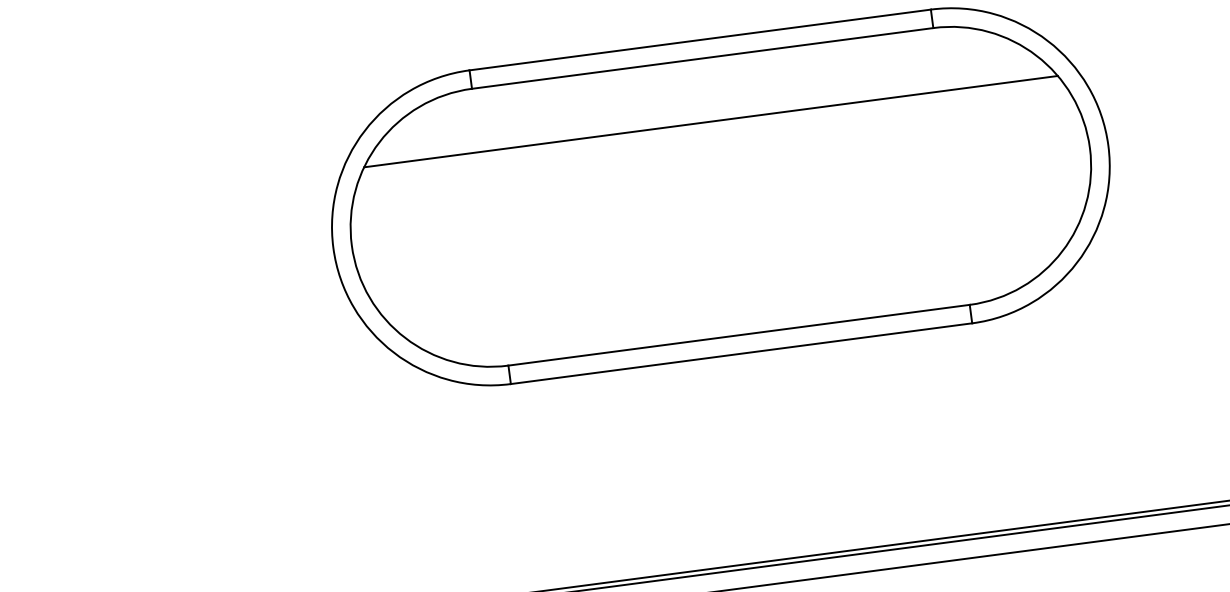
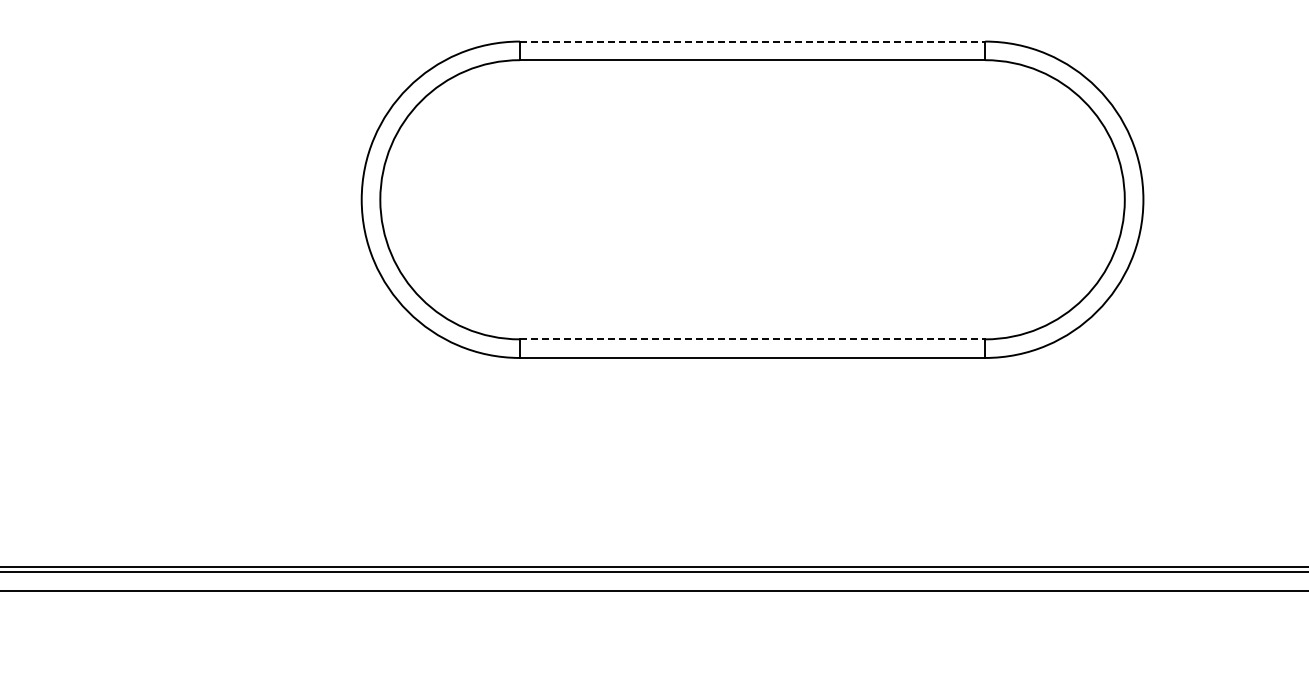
line: (700, 39) -> (752, 41), solid -> dashed
line: (710, 121) -> (752, 123), removed
line: (739, 335) -> (752, 339), solid -> dashed

